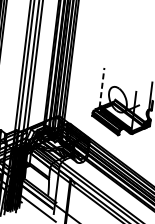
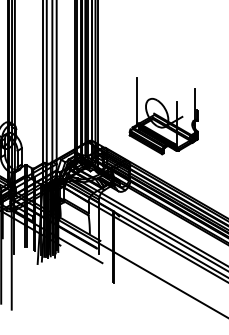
line: (102, 87) -> (137, 101), dashed -> solid

